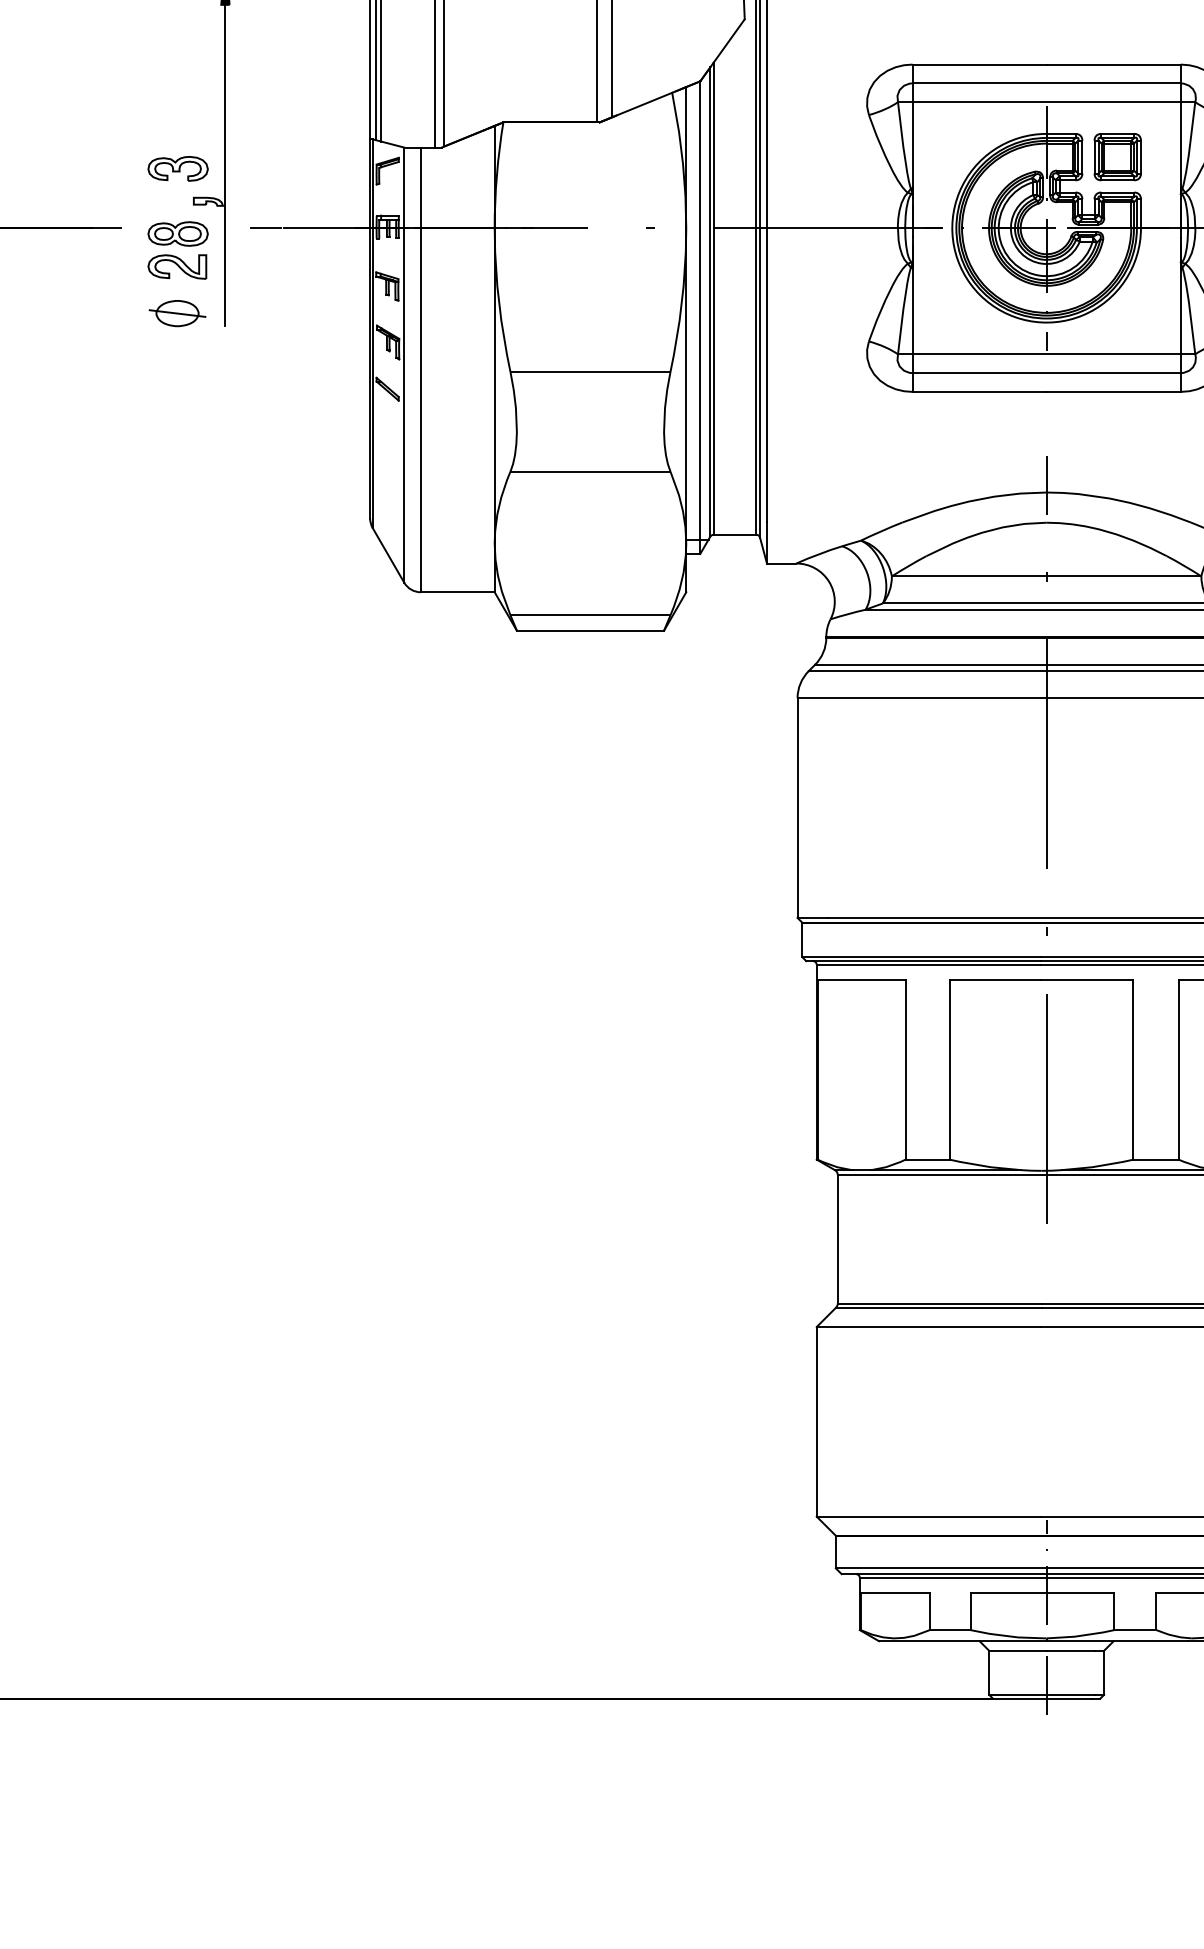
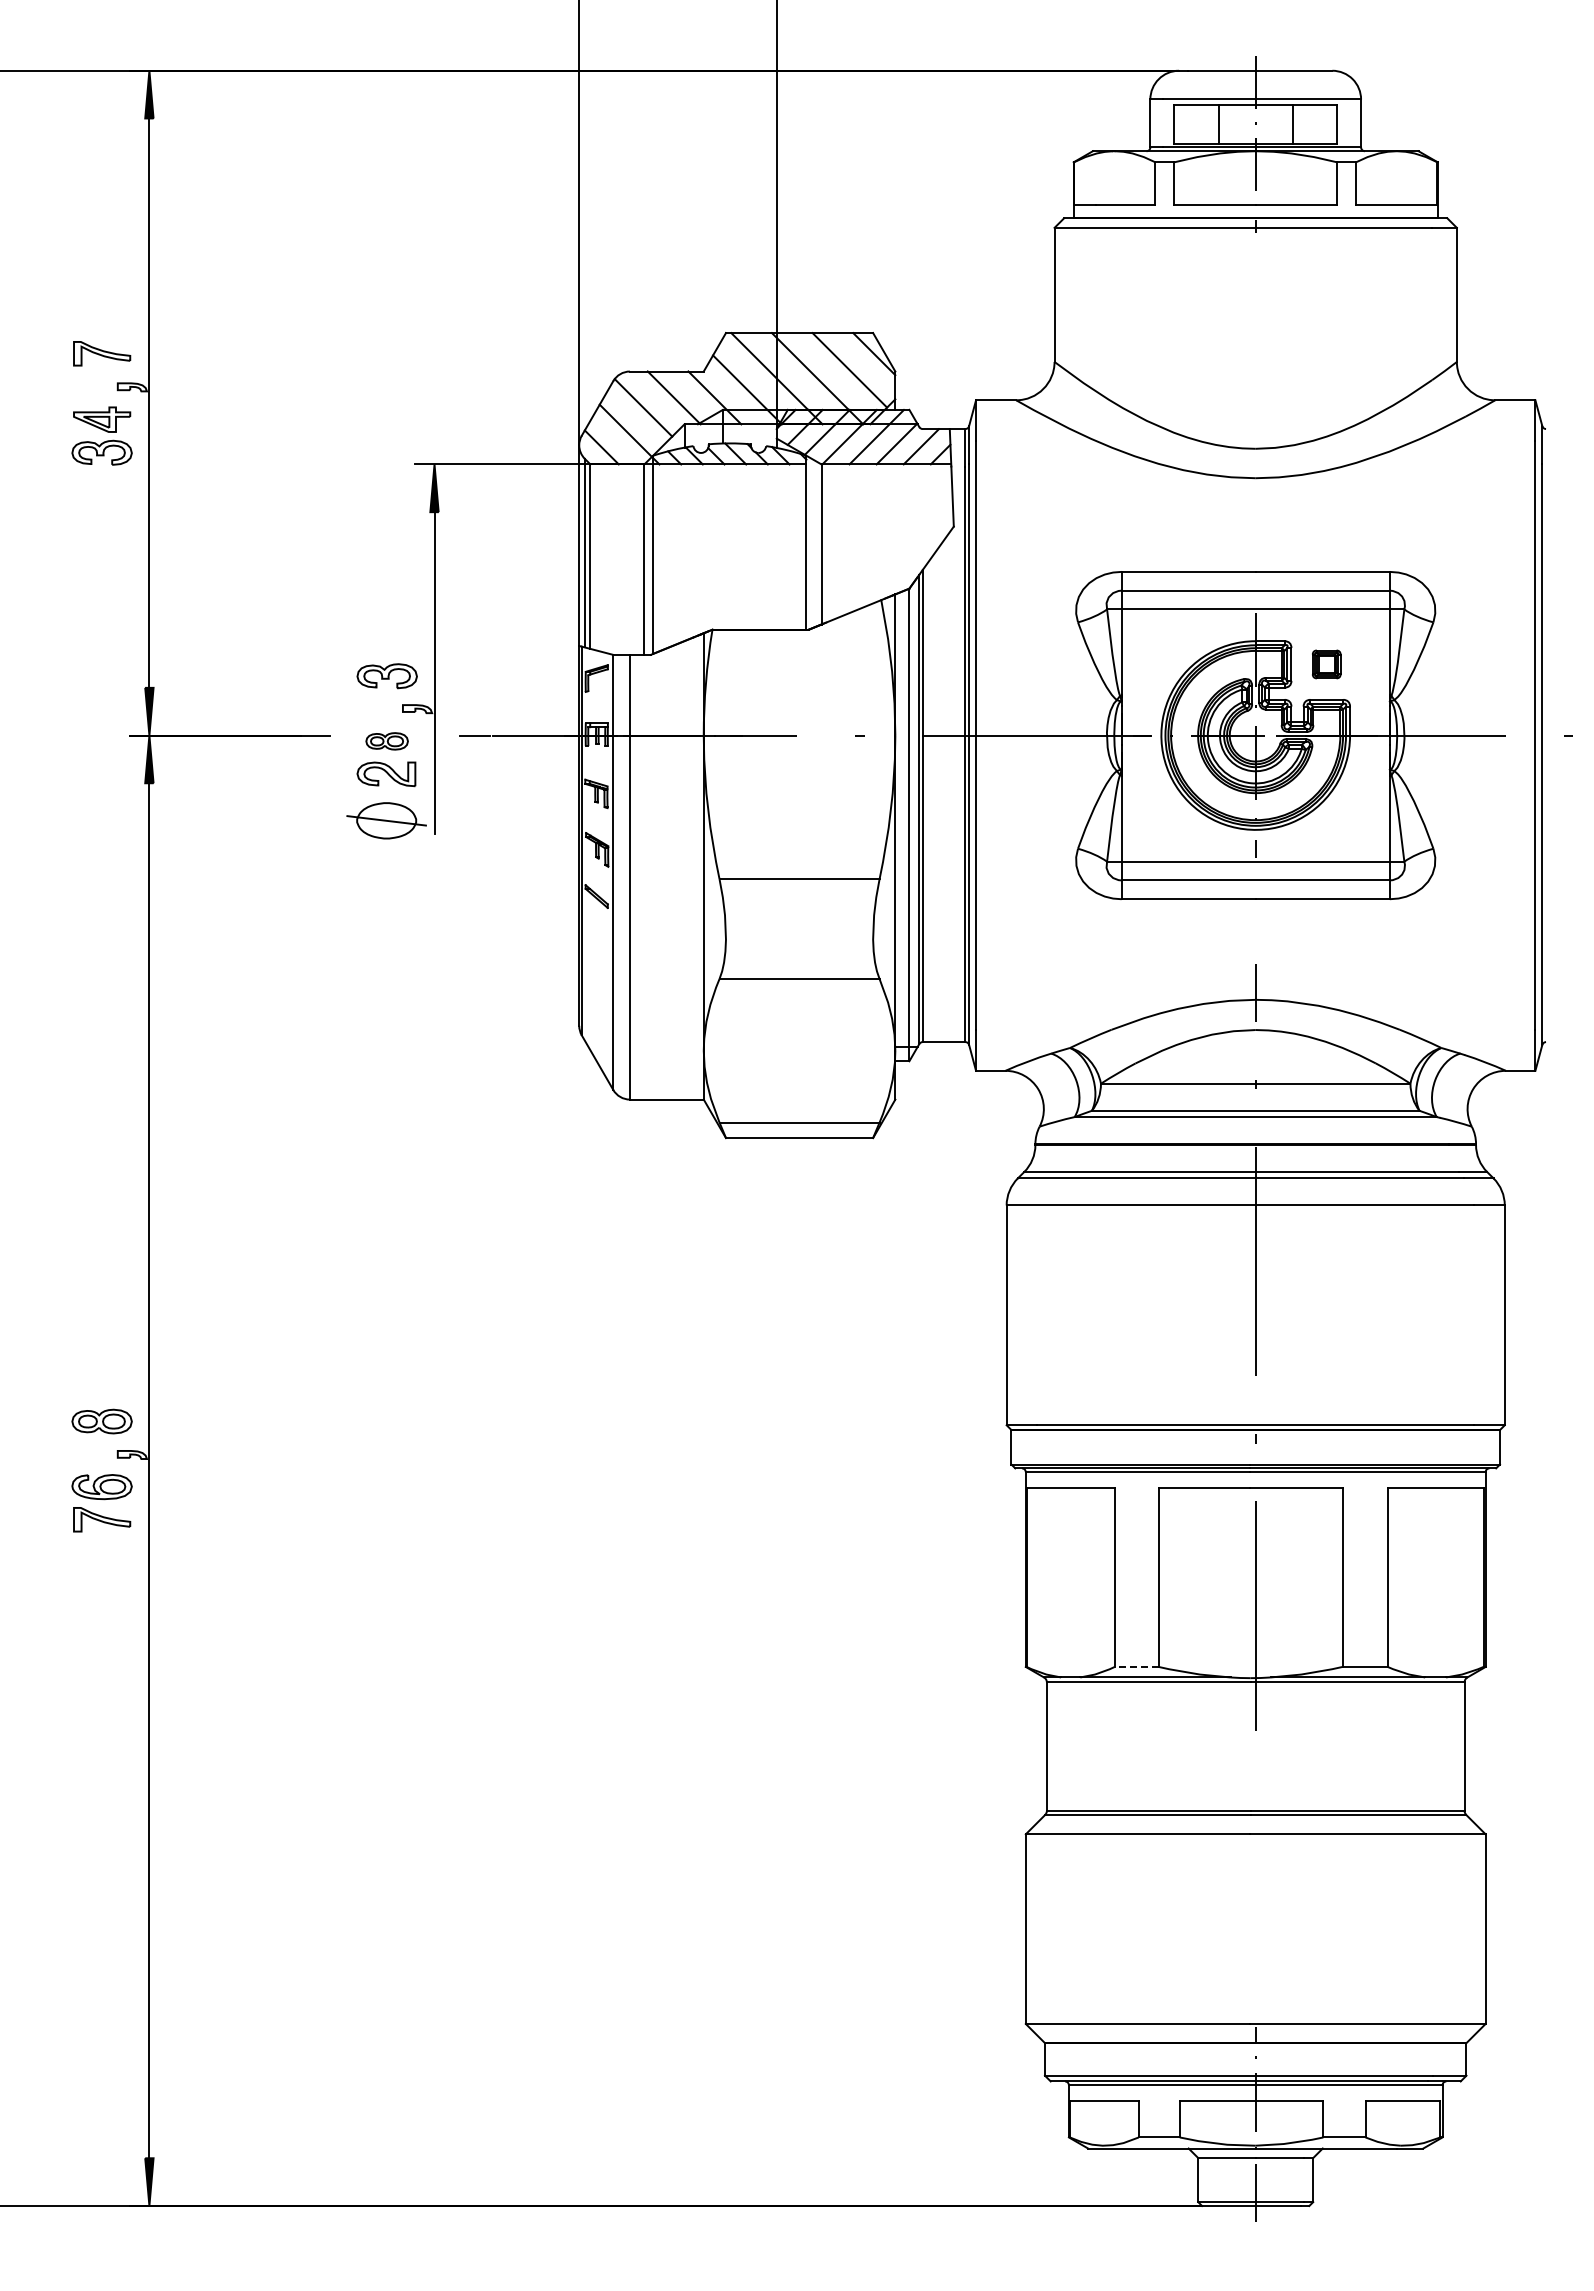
part: (1117, 157) -> (1326, 664), size x0.6
part: (177, 234) -> (386, 741), size x0.7
part: (177, 313) -> (386, 820), size x1.4
line: (927, 1159) -> (1136, 1666), solid -> dashed

